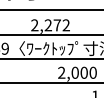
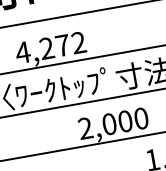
text: (34, 25) -> (22, 53), 2,272 -> 4,272

